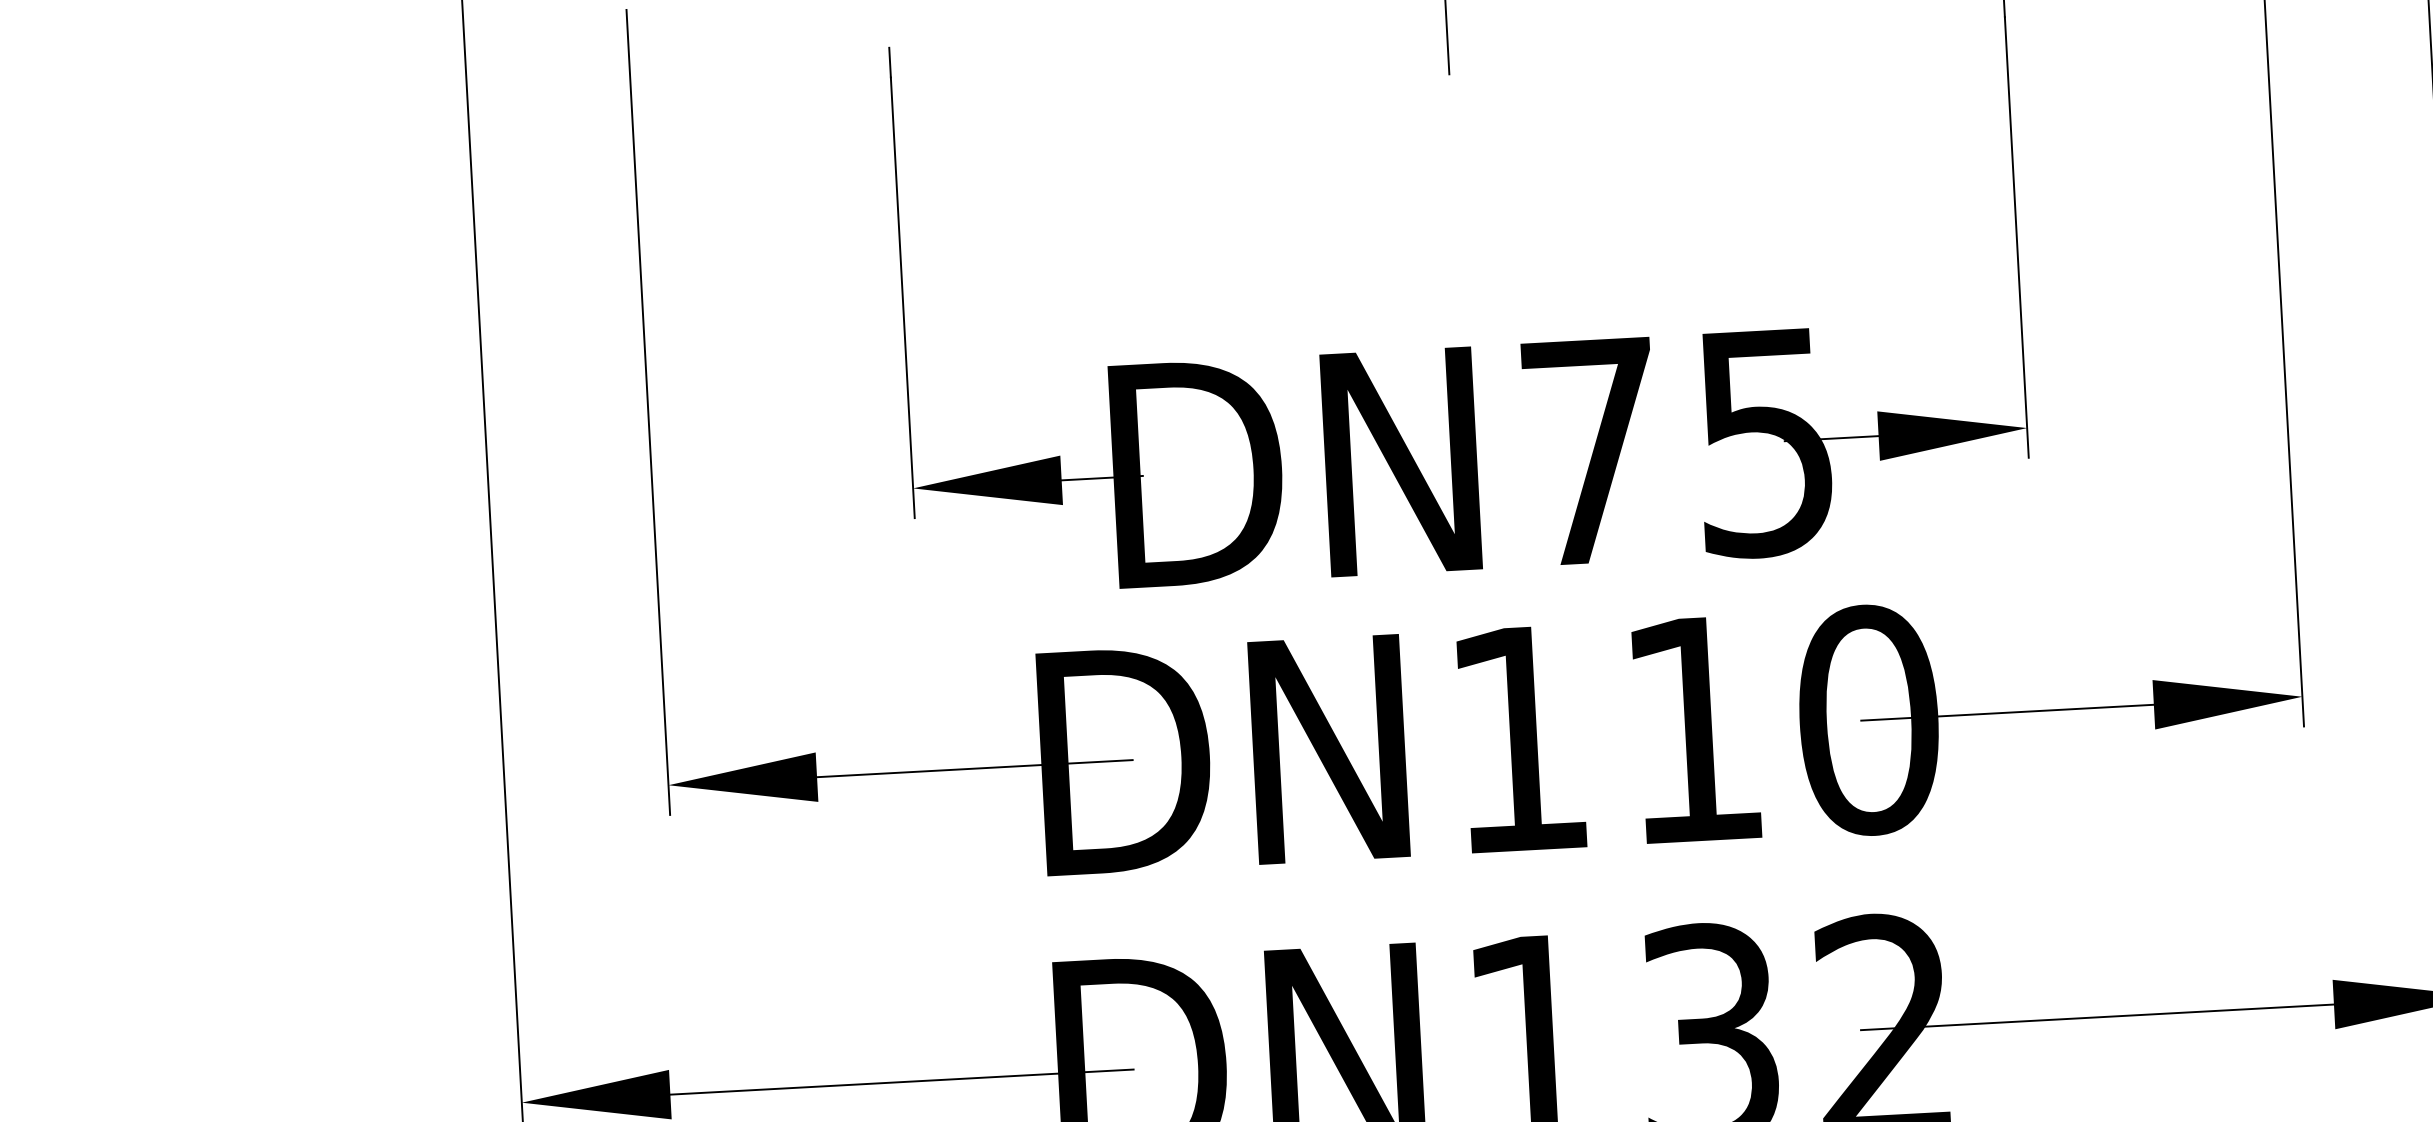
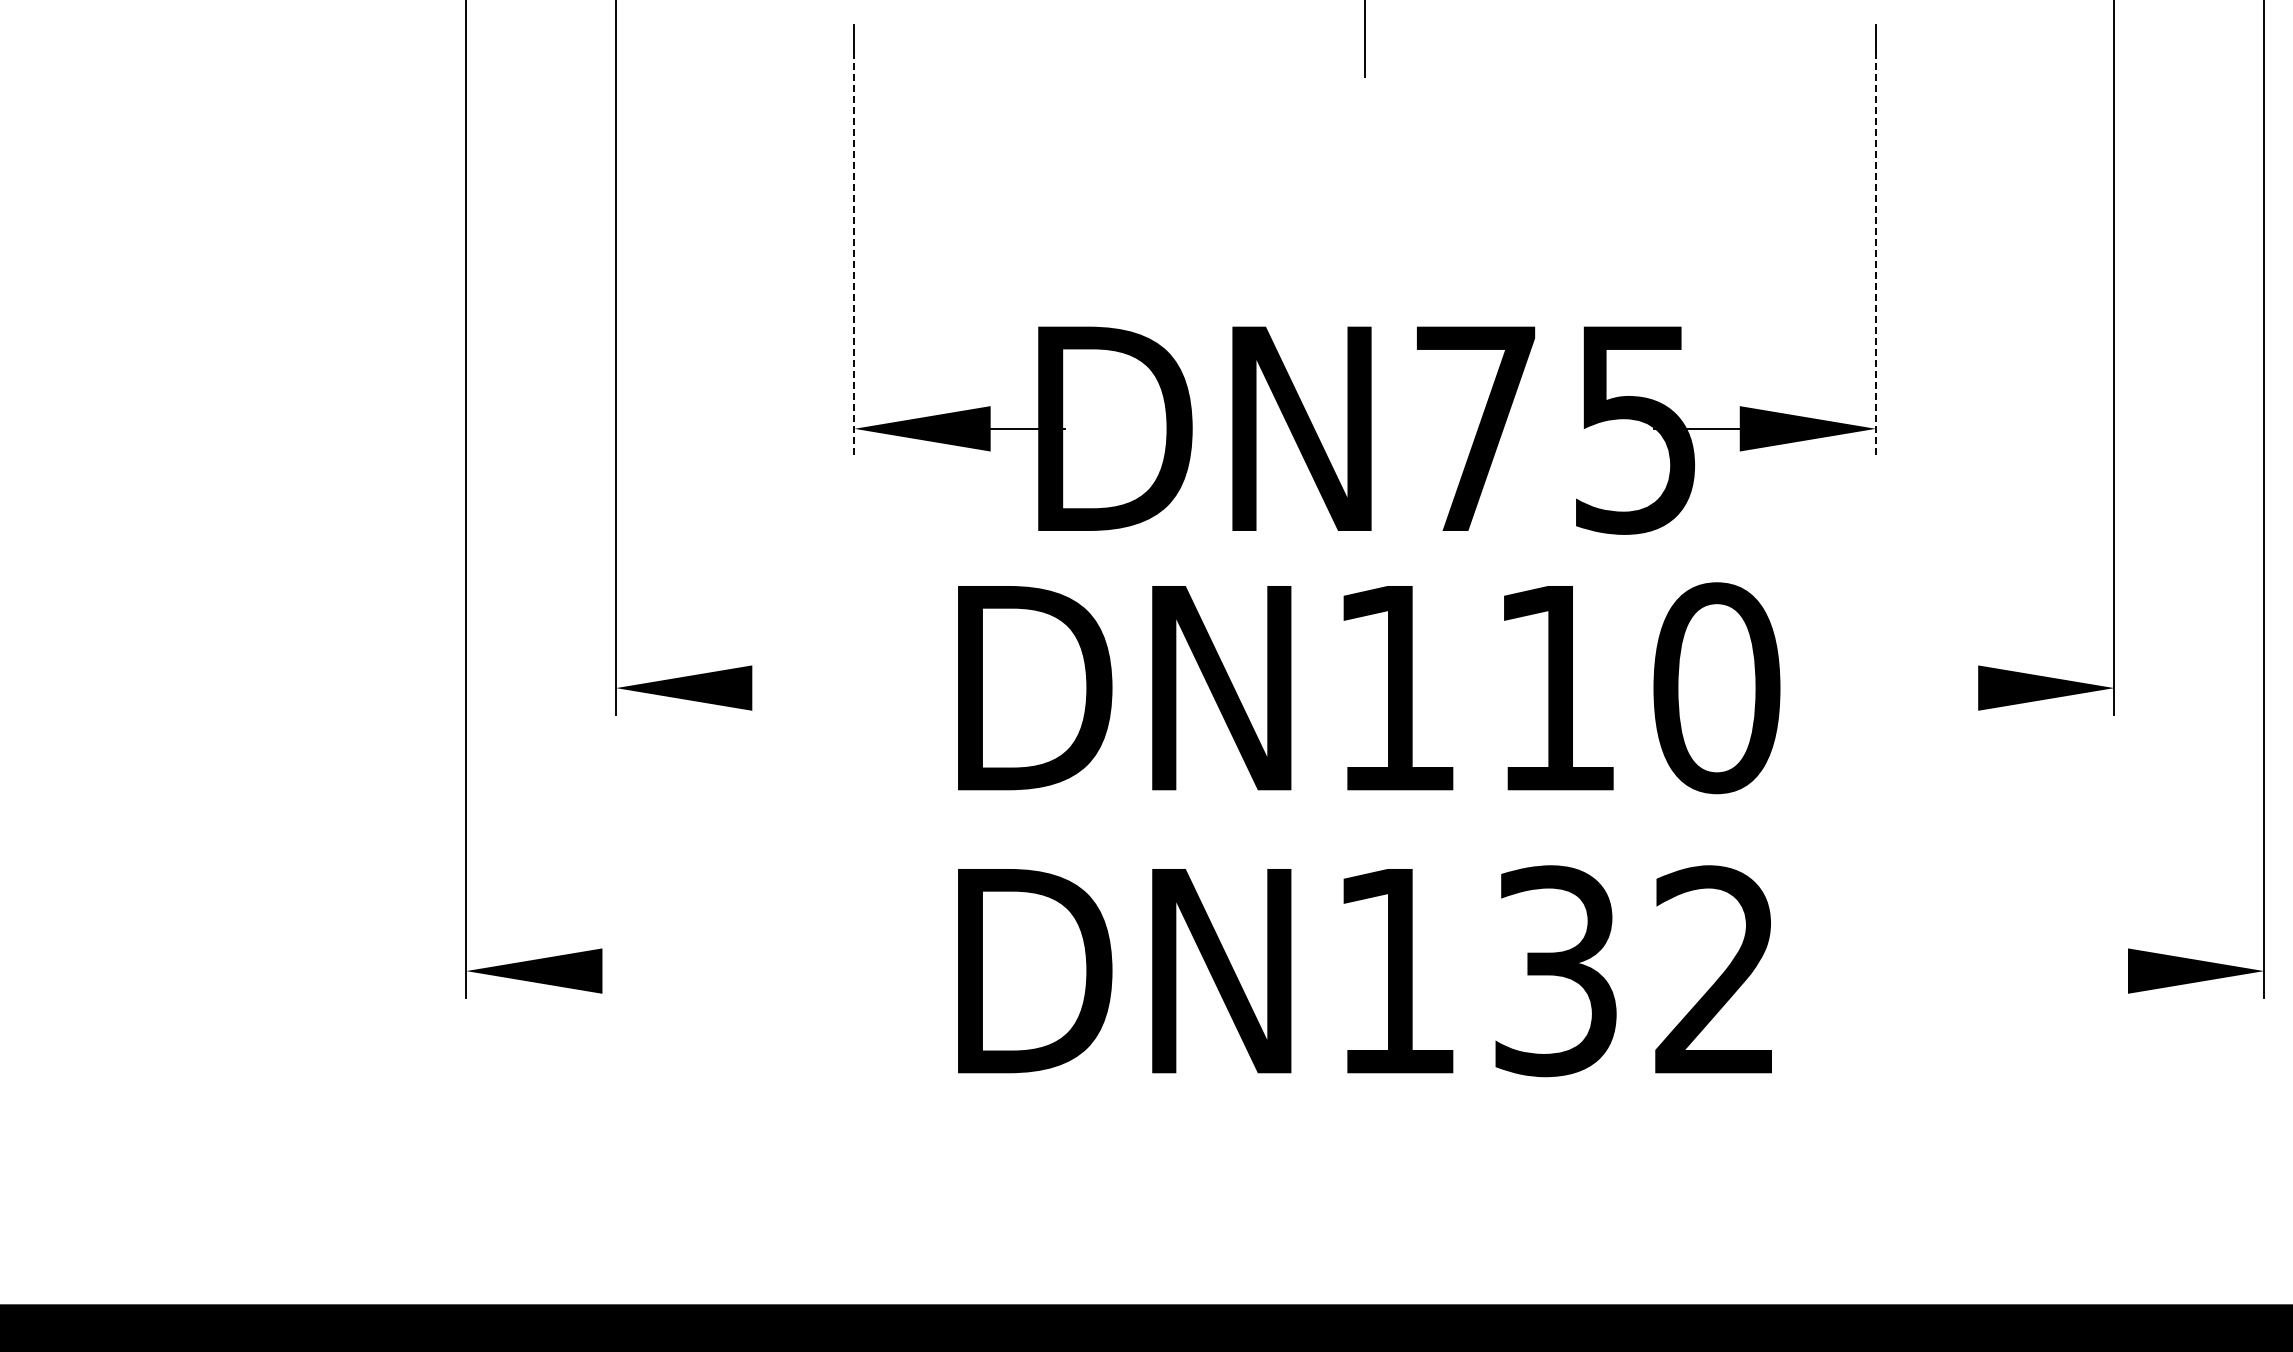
line: (2017, 237) -> (1876, 254), solid -> dashed
line: (902, 298) -> (854, 254), solid -> dashed
line: (2007, 713) -> (1843, 688), removed
line: (974, 769) -> (896, 688), removed
line: (2096, 1017) -> (1910, 971), removed
line: (901, 1082) -> (814, 971), removed

